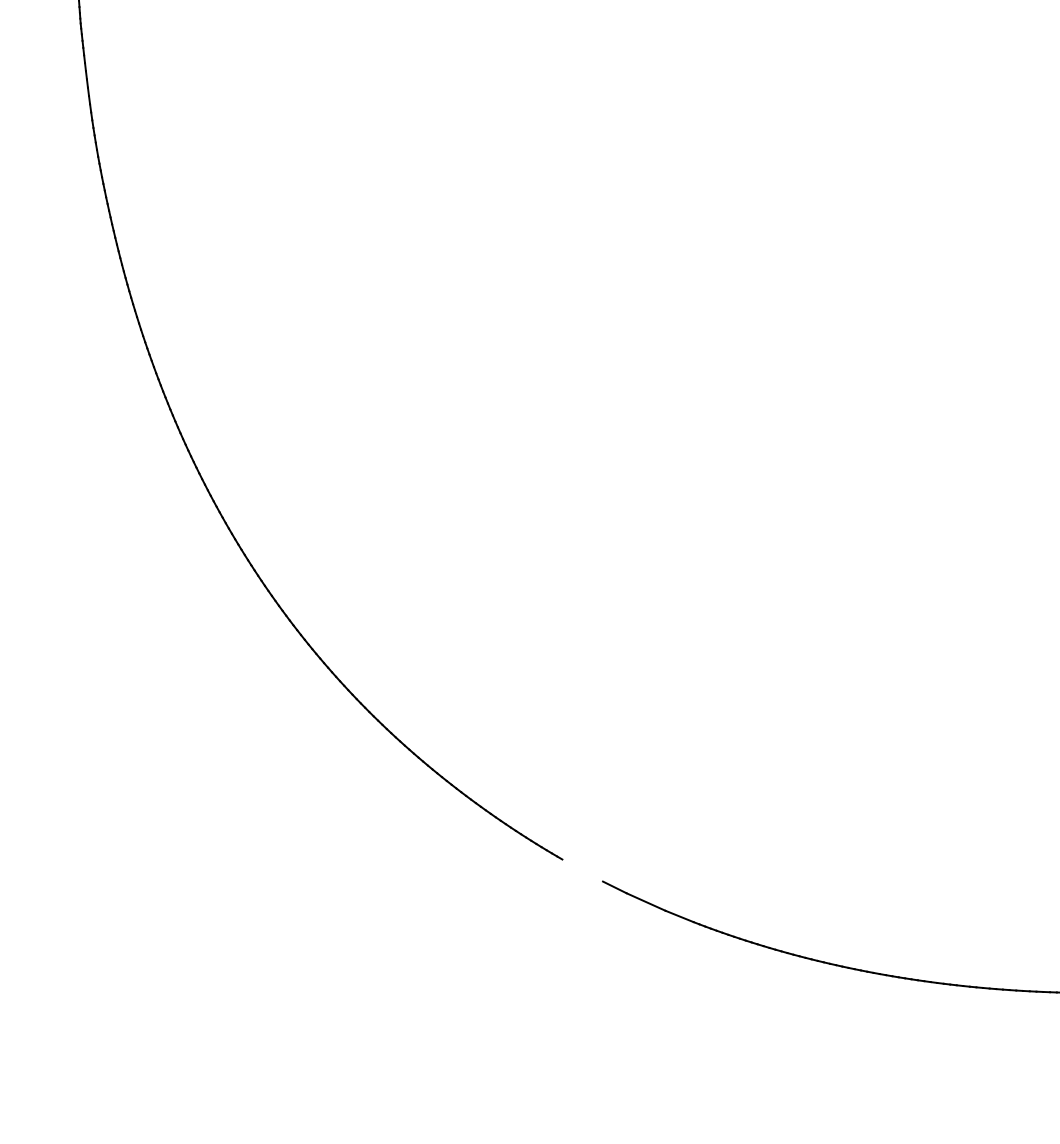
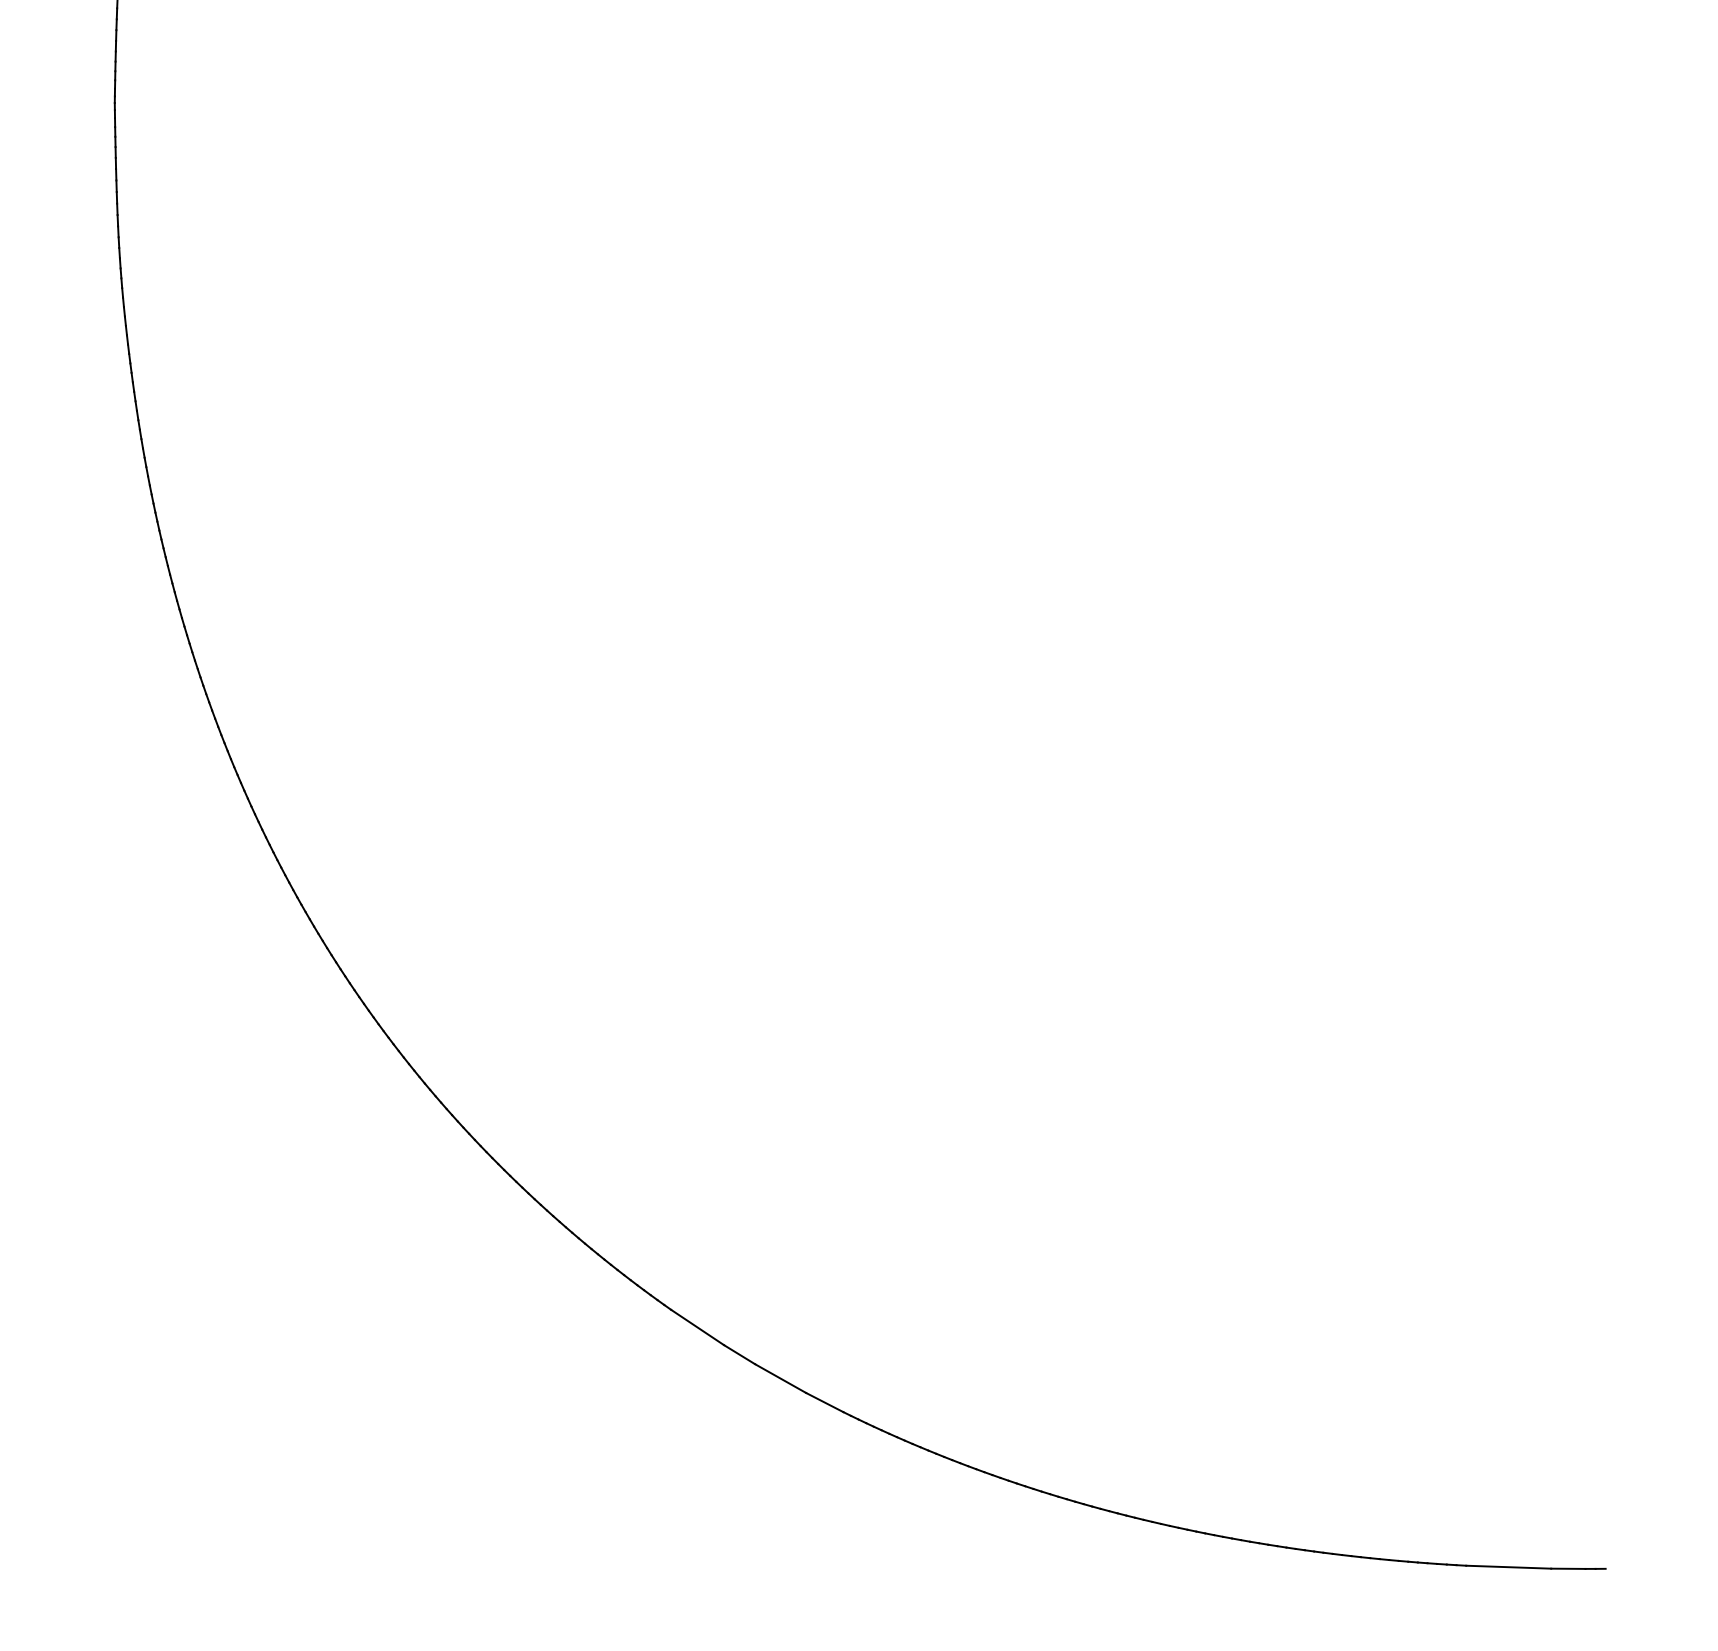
line: (582, 870) -> (697, 1327), added

